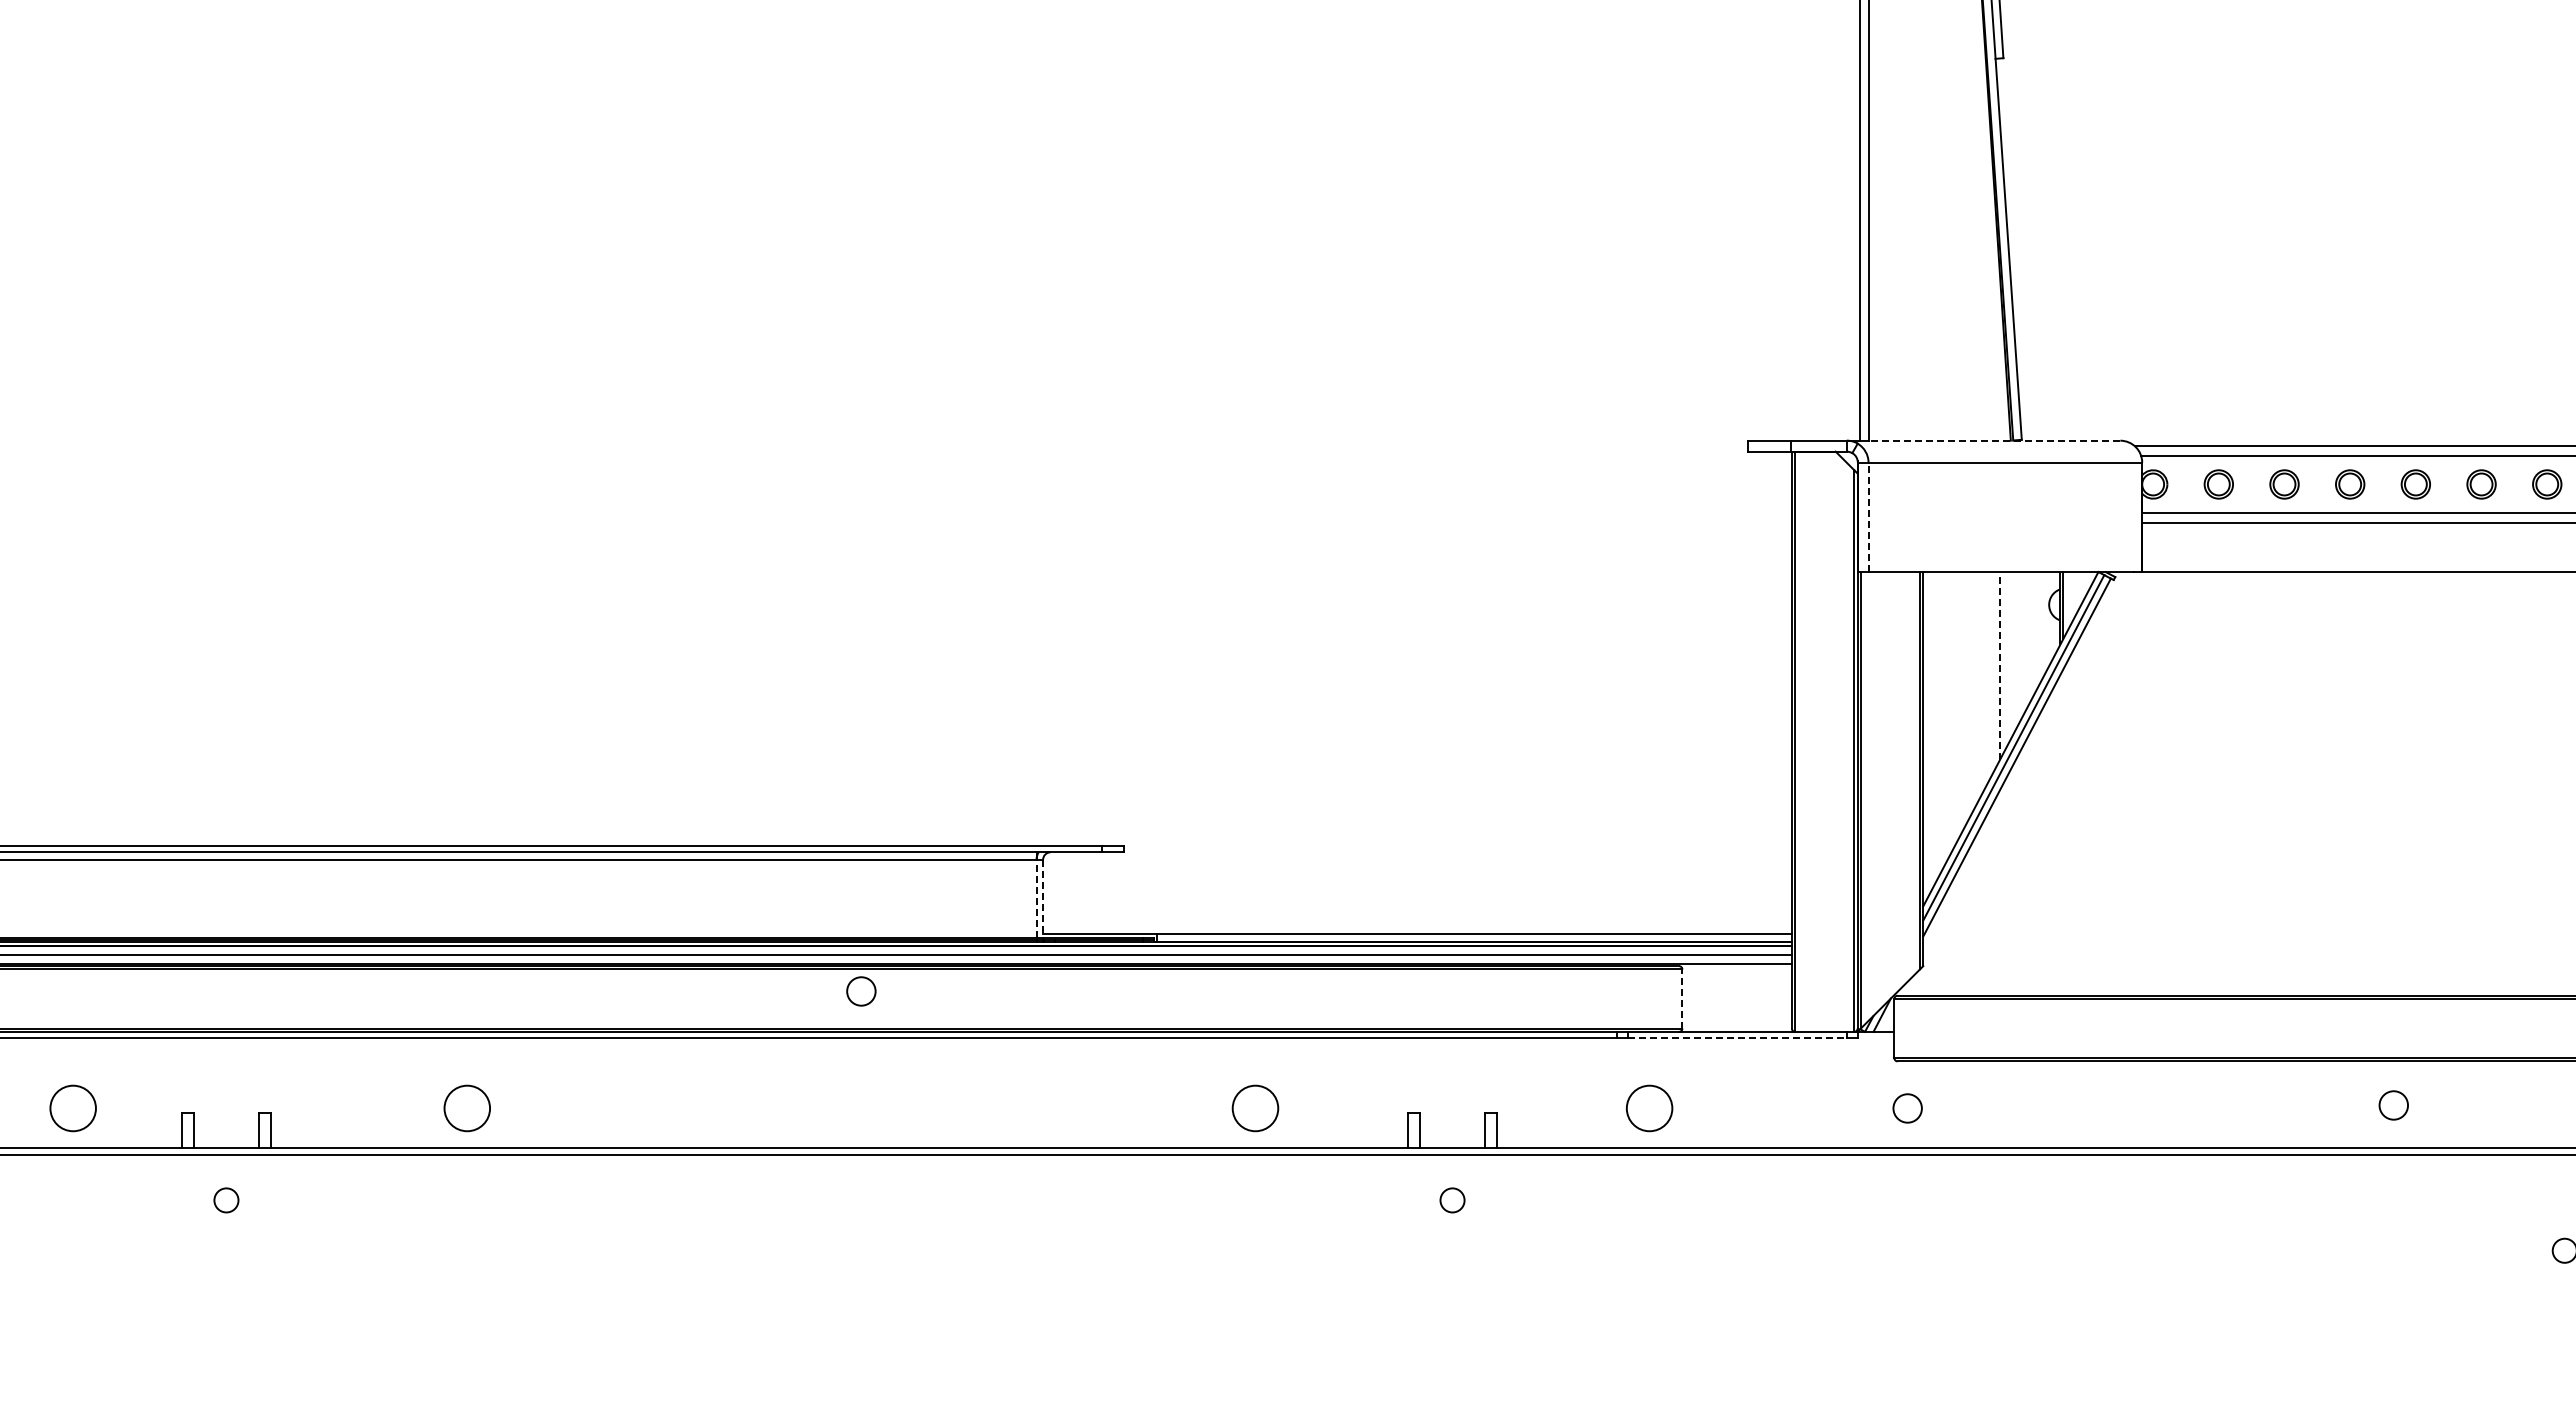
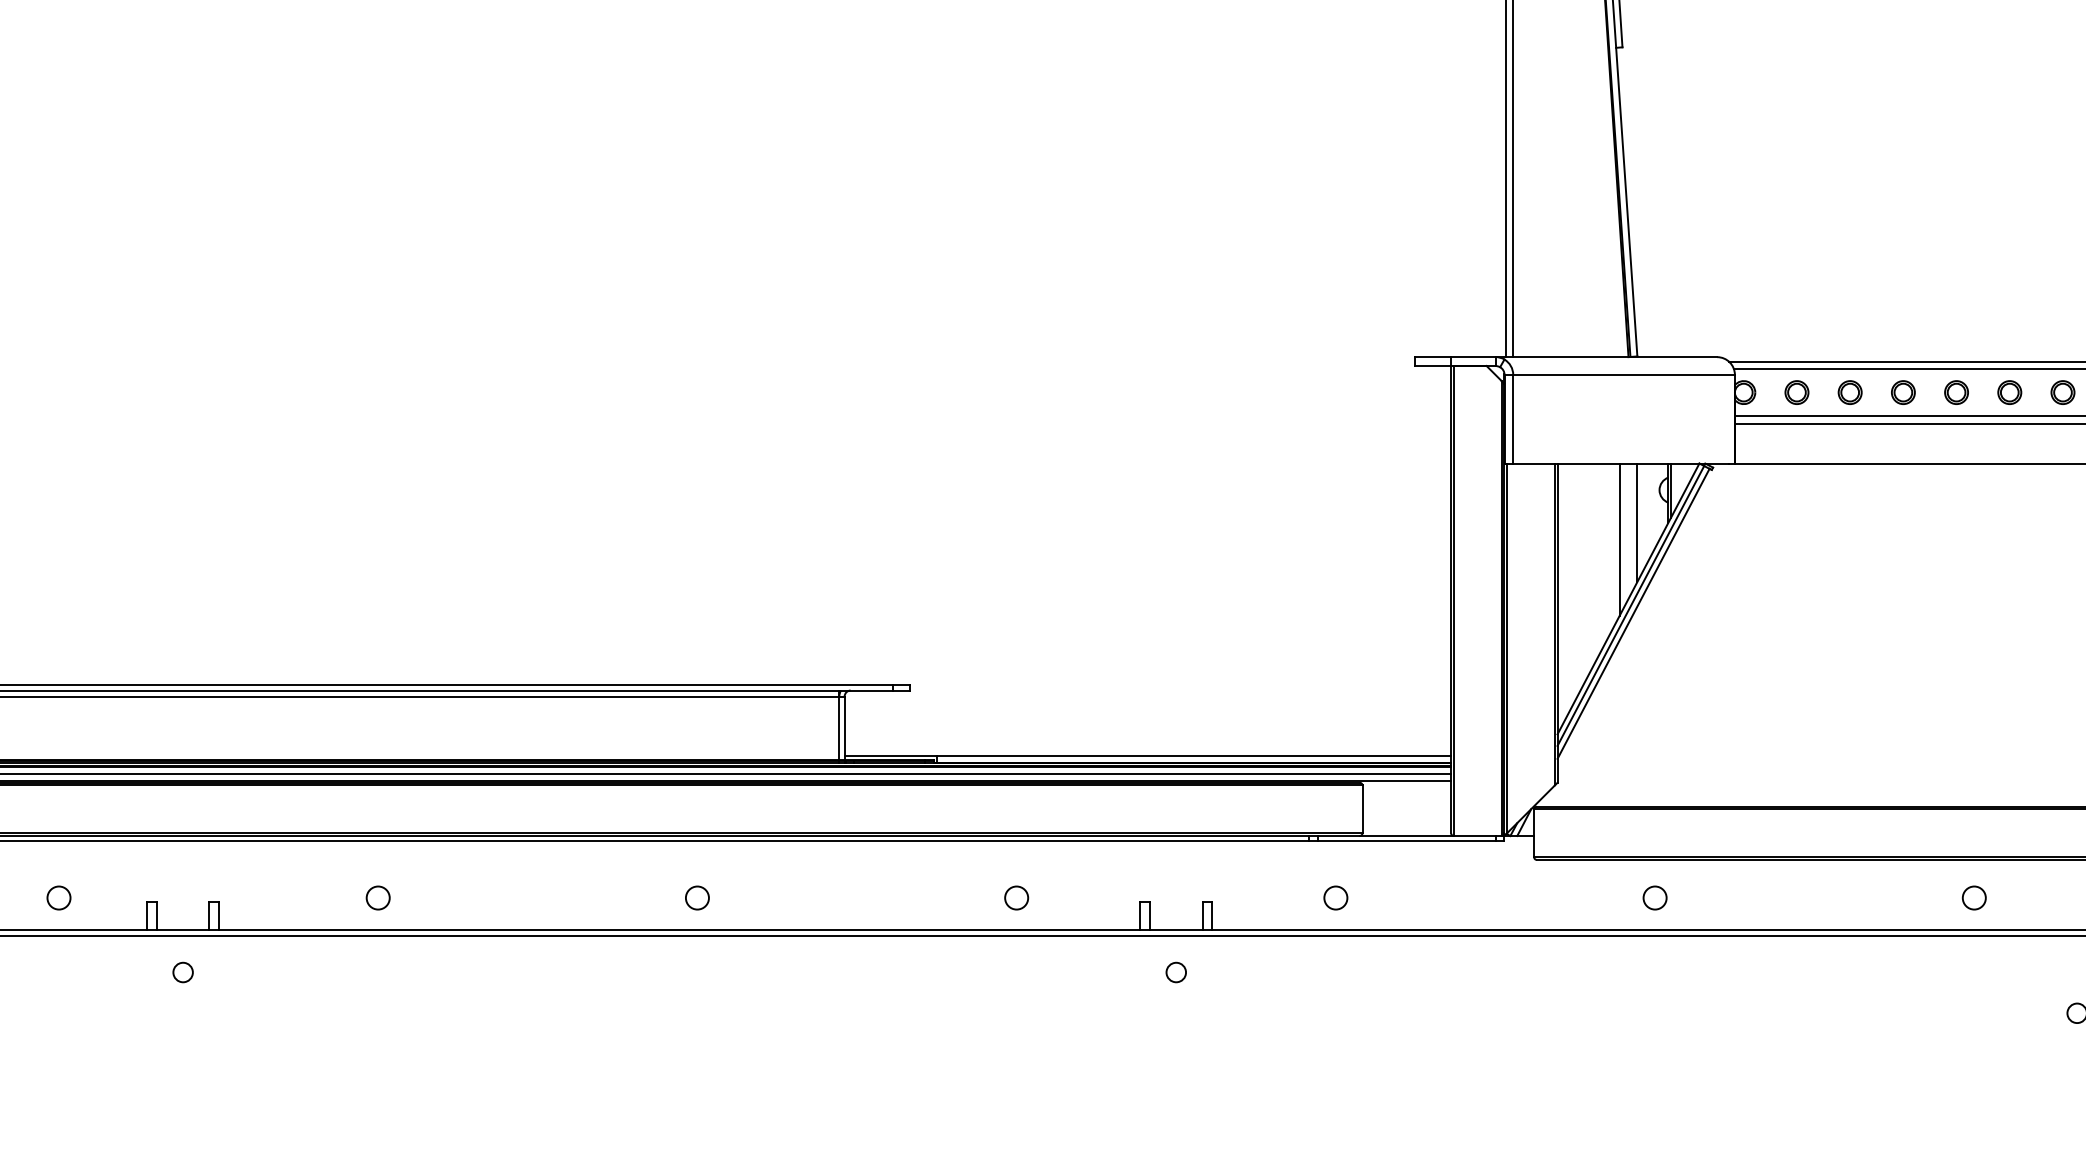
line: (1994, 440) -> (1615, 356), dashed -> solid
line: (1868, 517) -> (1513, 419), dashed -> solid
line: (2021, 645) -> (1637, 523), added
line: (1999, 665) -> (1619, 539), dashed -> solid
line: (1036, 898) -> (839, 727), dashed -> solid
line: (1043, 898) -> (844, 727), dashed -> solid
circle: (861, 991) -> (697, 898), moved
line: (1682, 999) -> (1362, 809), dashed -> solid
line: (1737, 1038) -> (1407, 841), dashed -> solid
circle: (2393, 1105) -> (1974, 898), moved
circle: (72, 1108) -> (58, 898), size x0.62
circle: (467, 1108) -> (378, 898), size x0.62
circle: (1255, 1108) -> (1016, 898), size x0.62
circle: (1649, 1108) -> (1335, 898), size x0.62
circle: (1907, 1108) -> (1654, 898), moved

